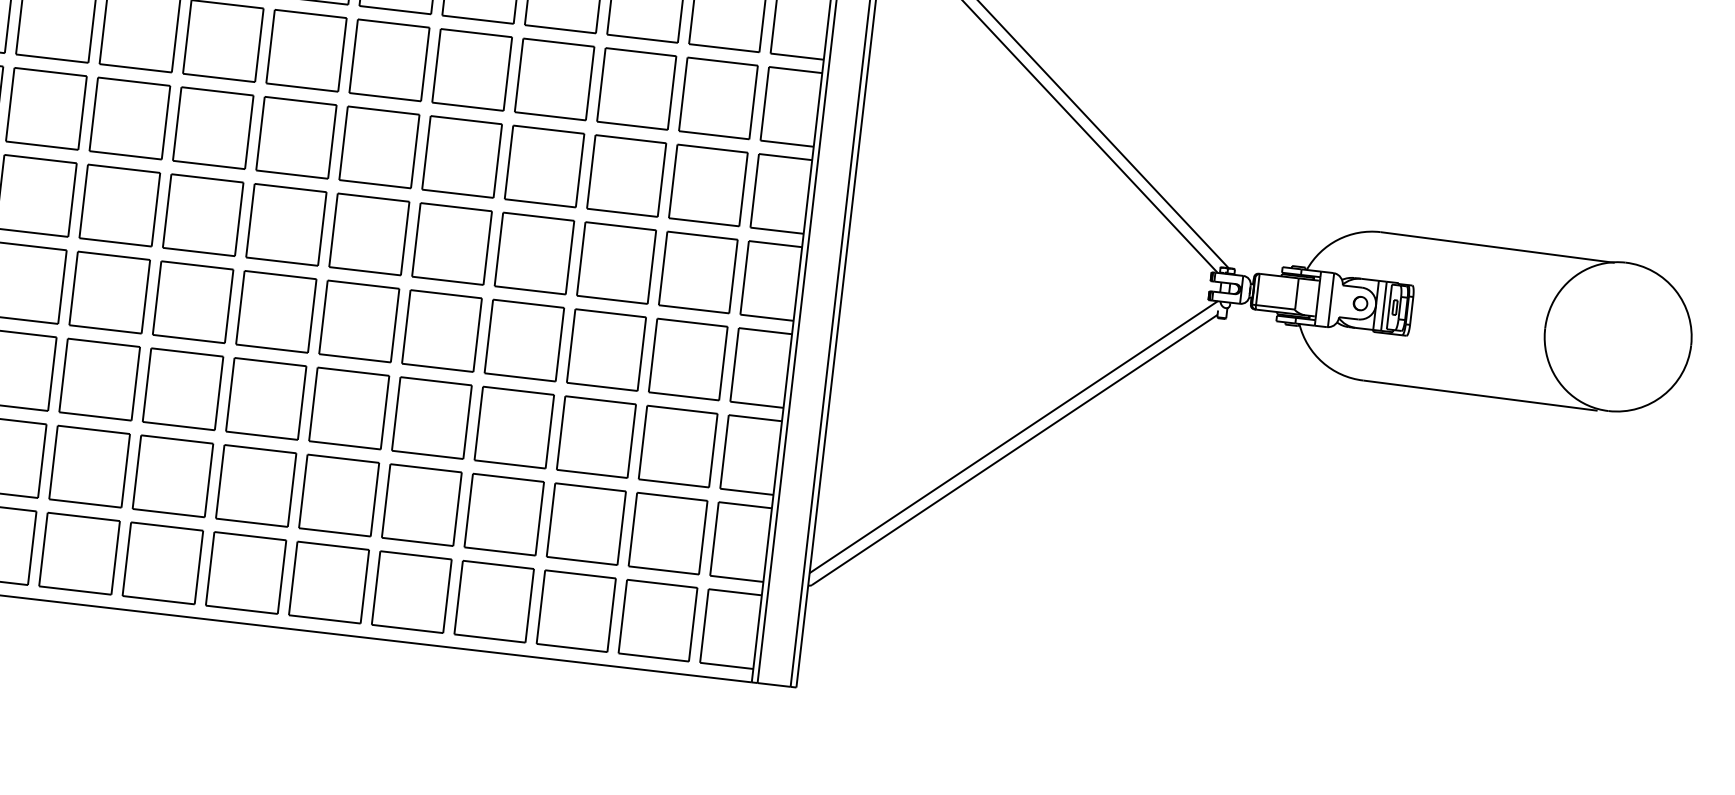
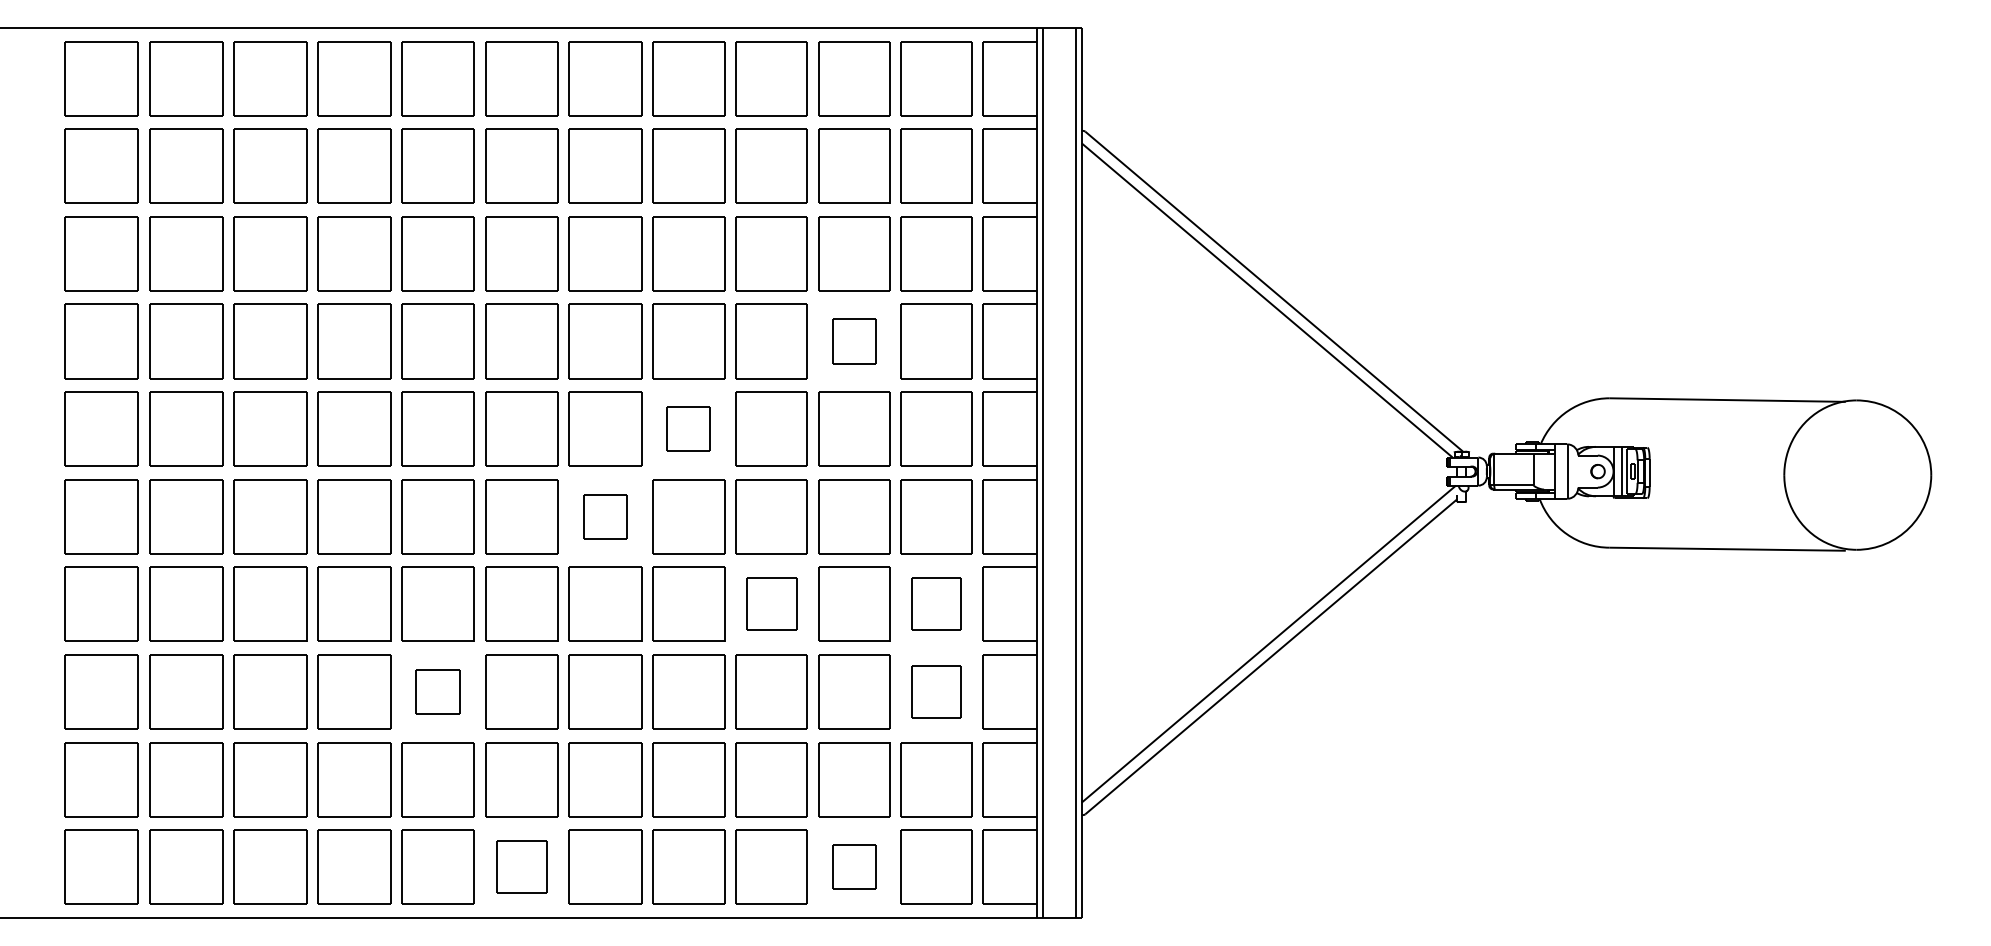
part: (636, 88) -> (854, 341), size x0.6
part: (462, 156) -> (688, 428), size x0.6
part: (369, 234) -> (605, 516), size x0.6
part: (524, 339) -> (771, 603), size x0.7
part: (688, 358) -> (936, 603), size x0.7
part: (182, 388) -> (437, 691), size x0.6
part: (678, 446) -> (936, 691), size x0.7
part: (245, 572) -> (521, 866), size x0.7
part: (576, 610) -> (854, 866), size x0.6

